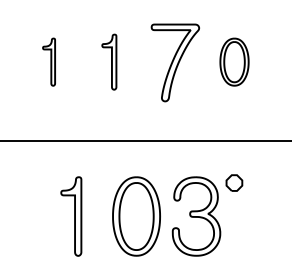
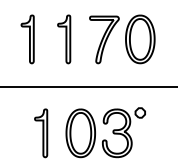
part: (48, 62) -> (27, 39), size x1.67
part: (109, 62) -> (64, 39), size x1.43
part: (234, 62) -> (140, 39), size x1.67

